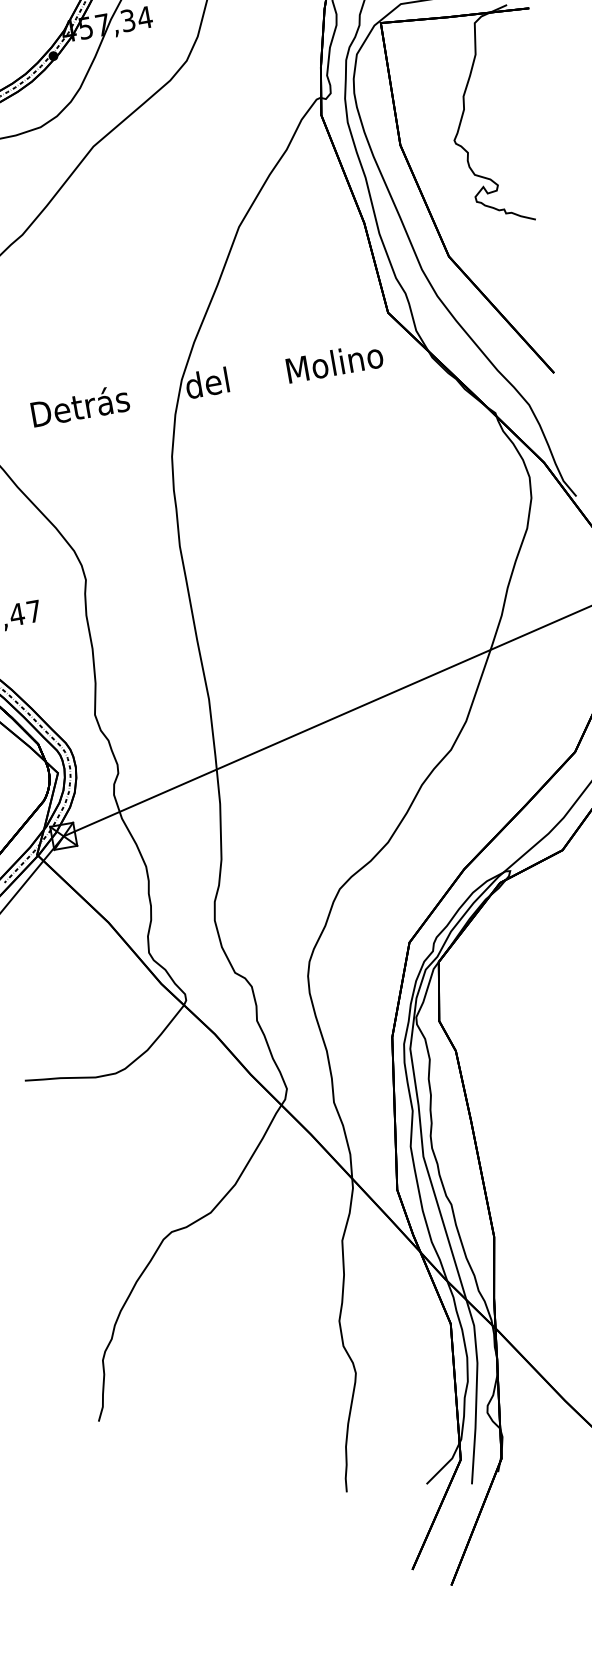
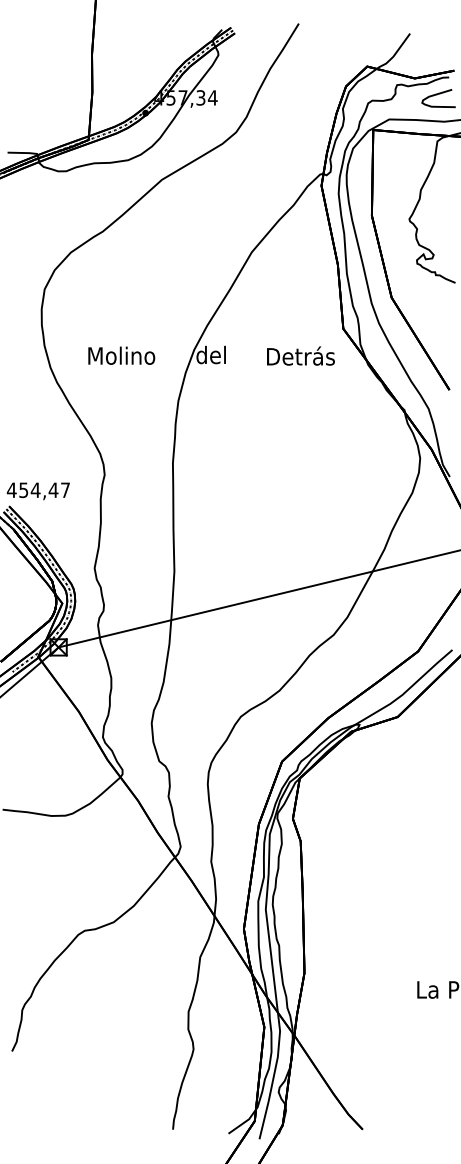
text: (333, 361) -> (300, 355), Molino -> Detrás
text: (79, 404) -> (121, 354), Detrás -> Molino

